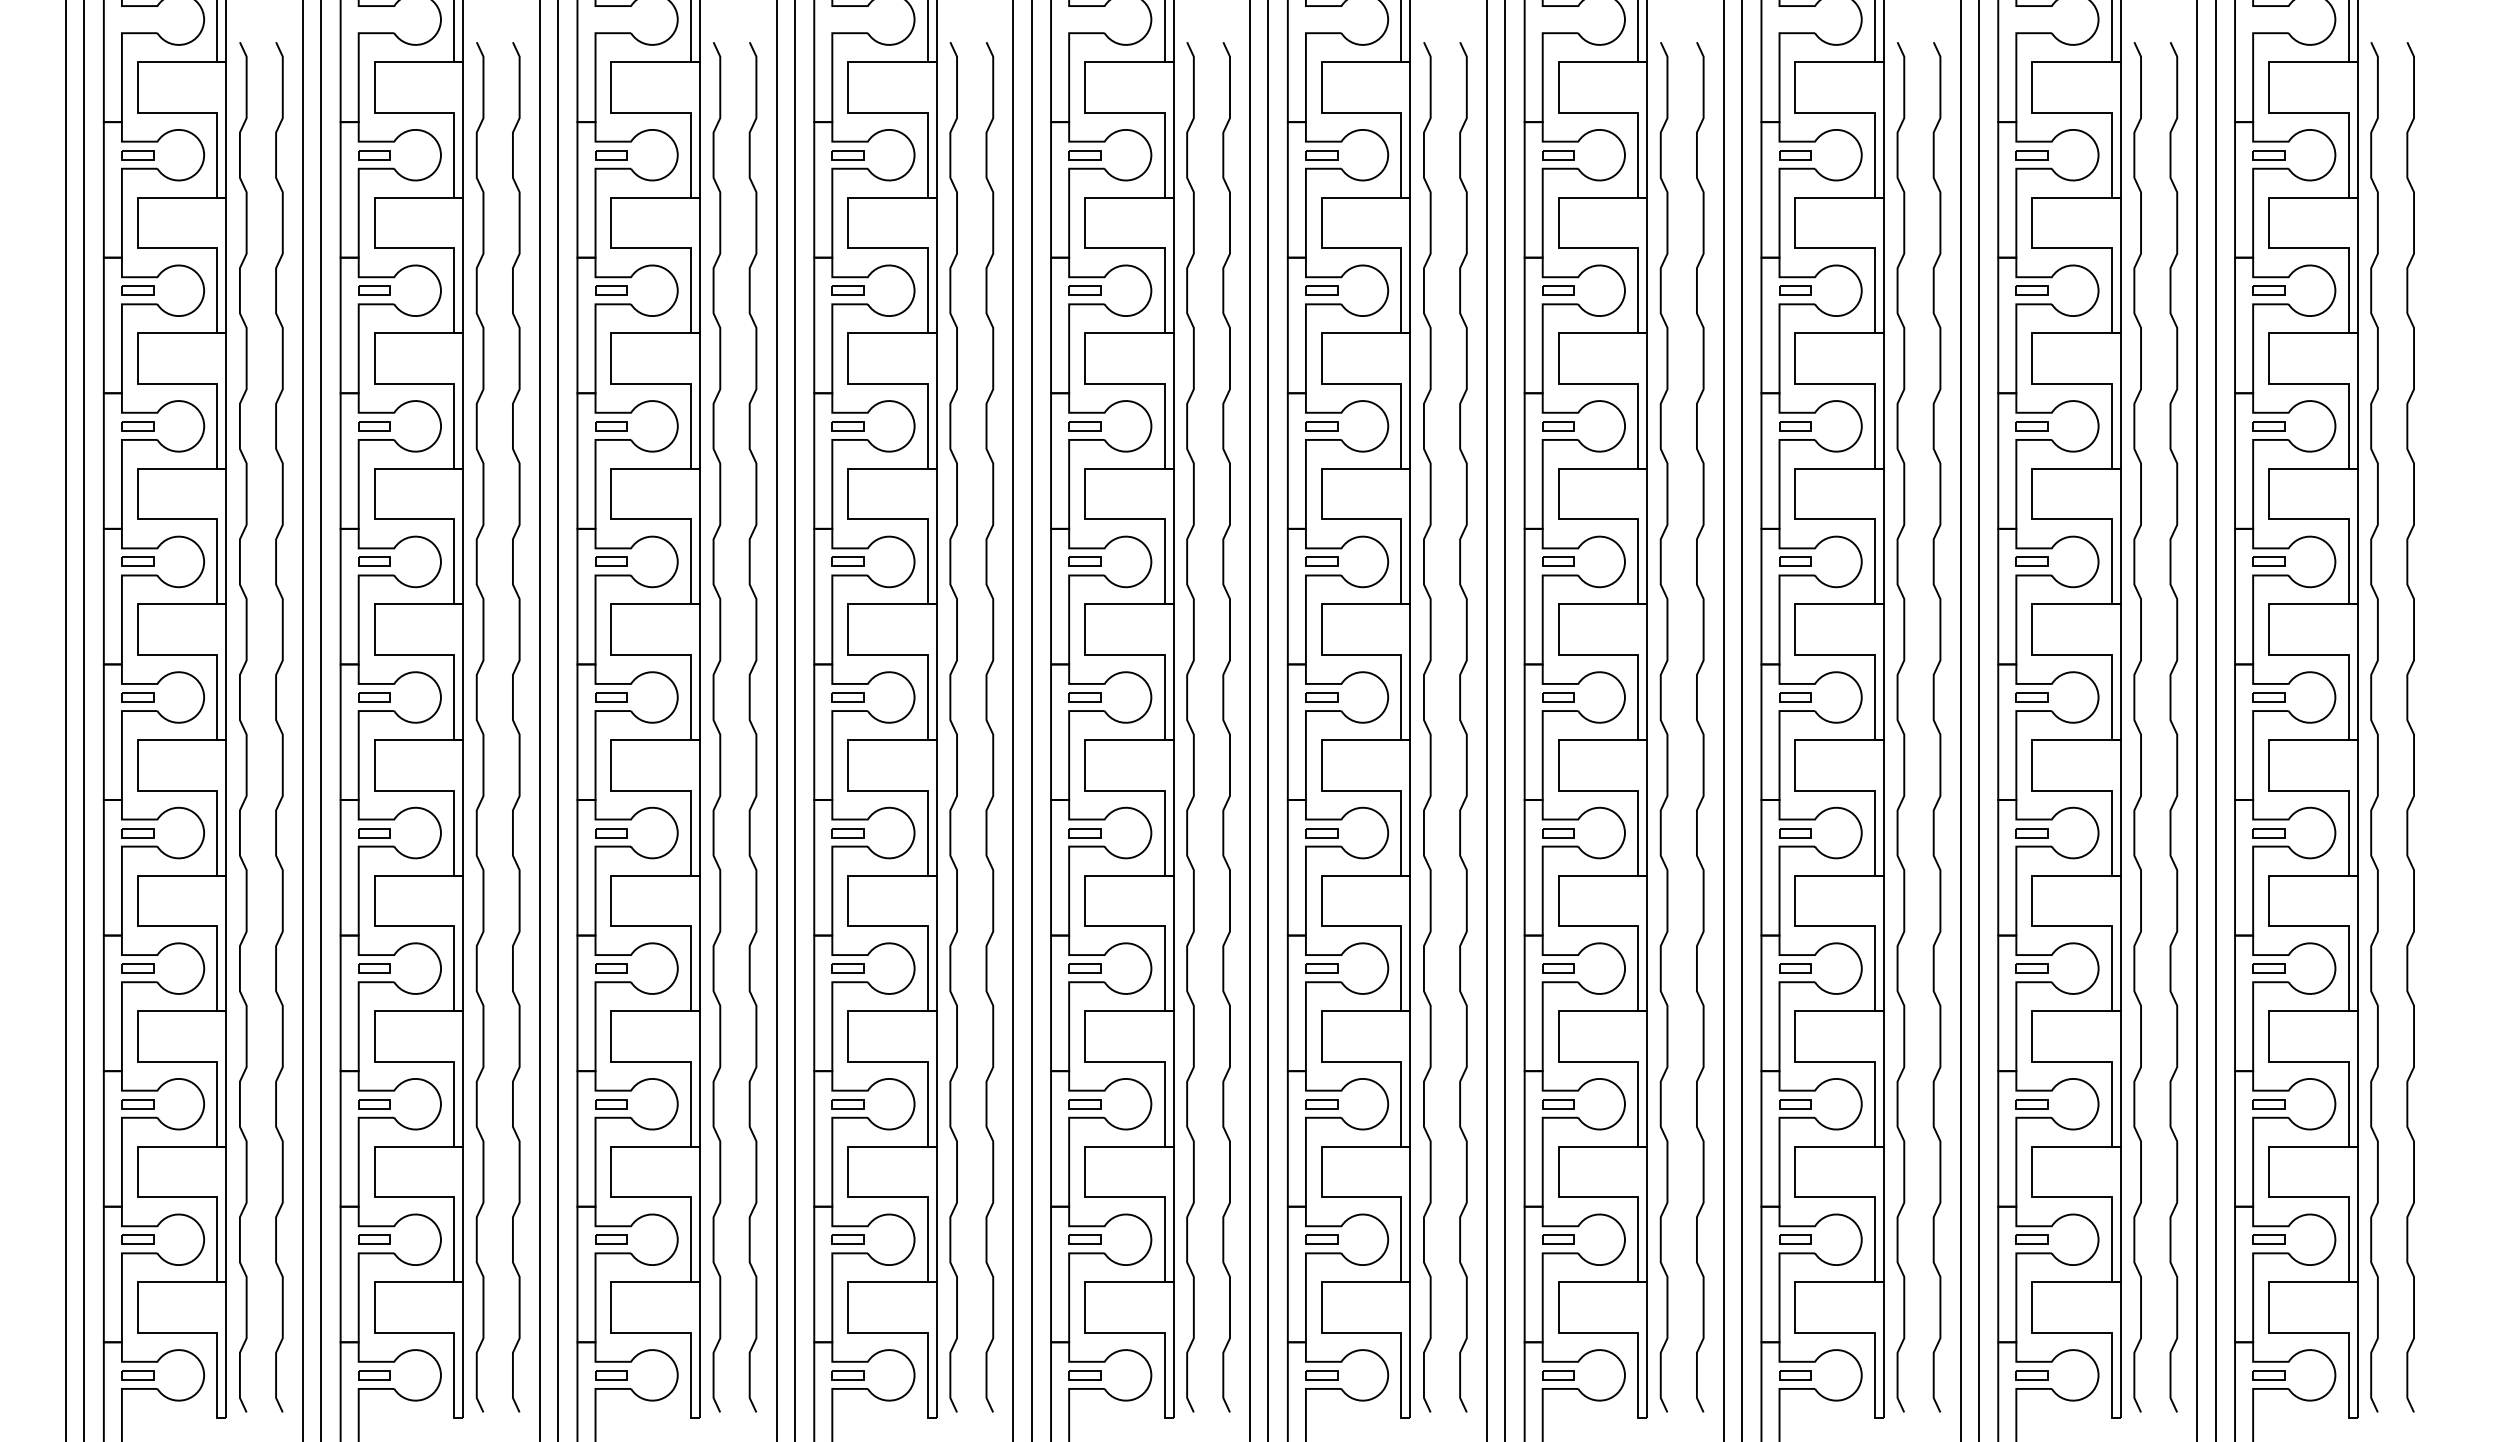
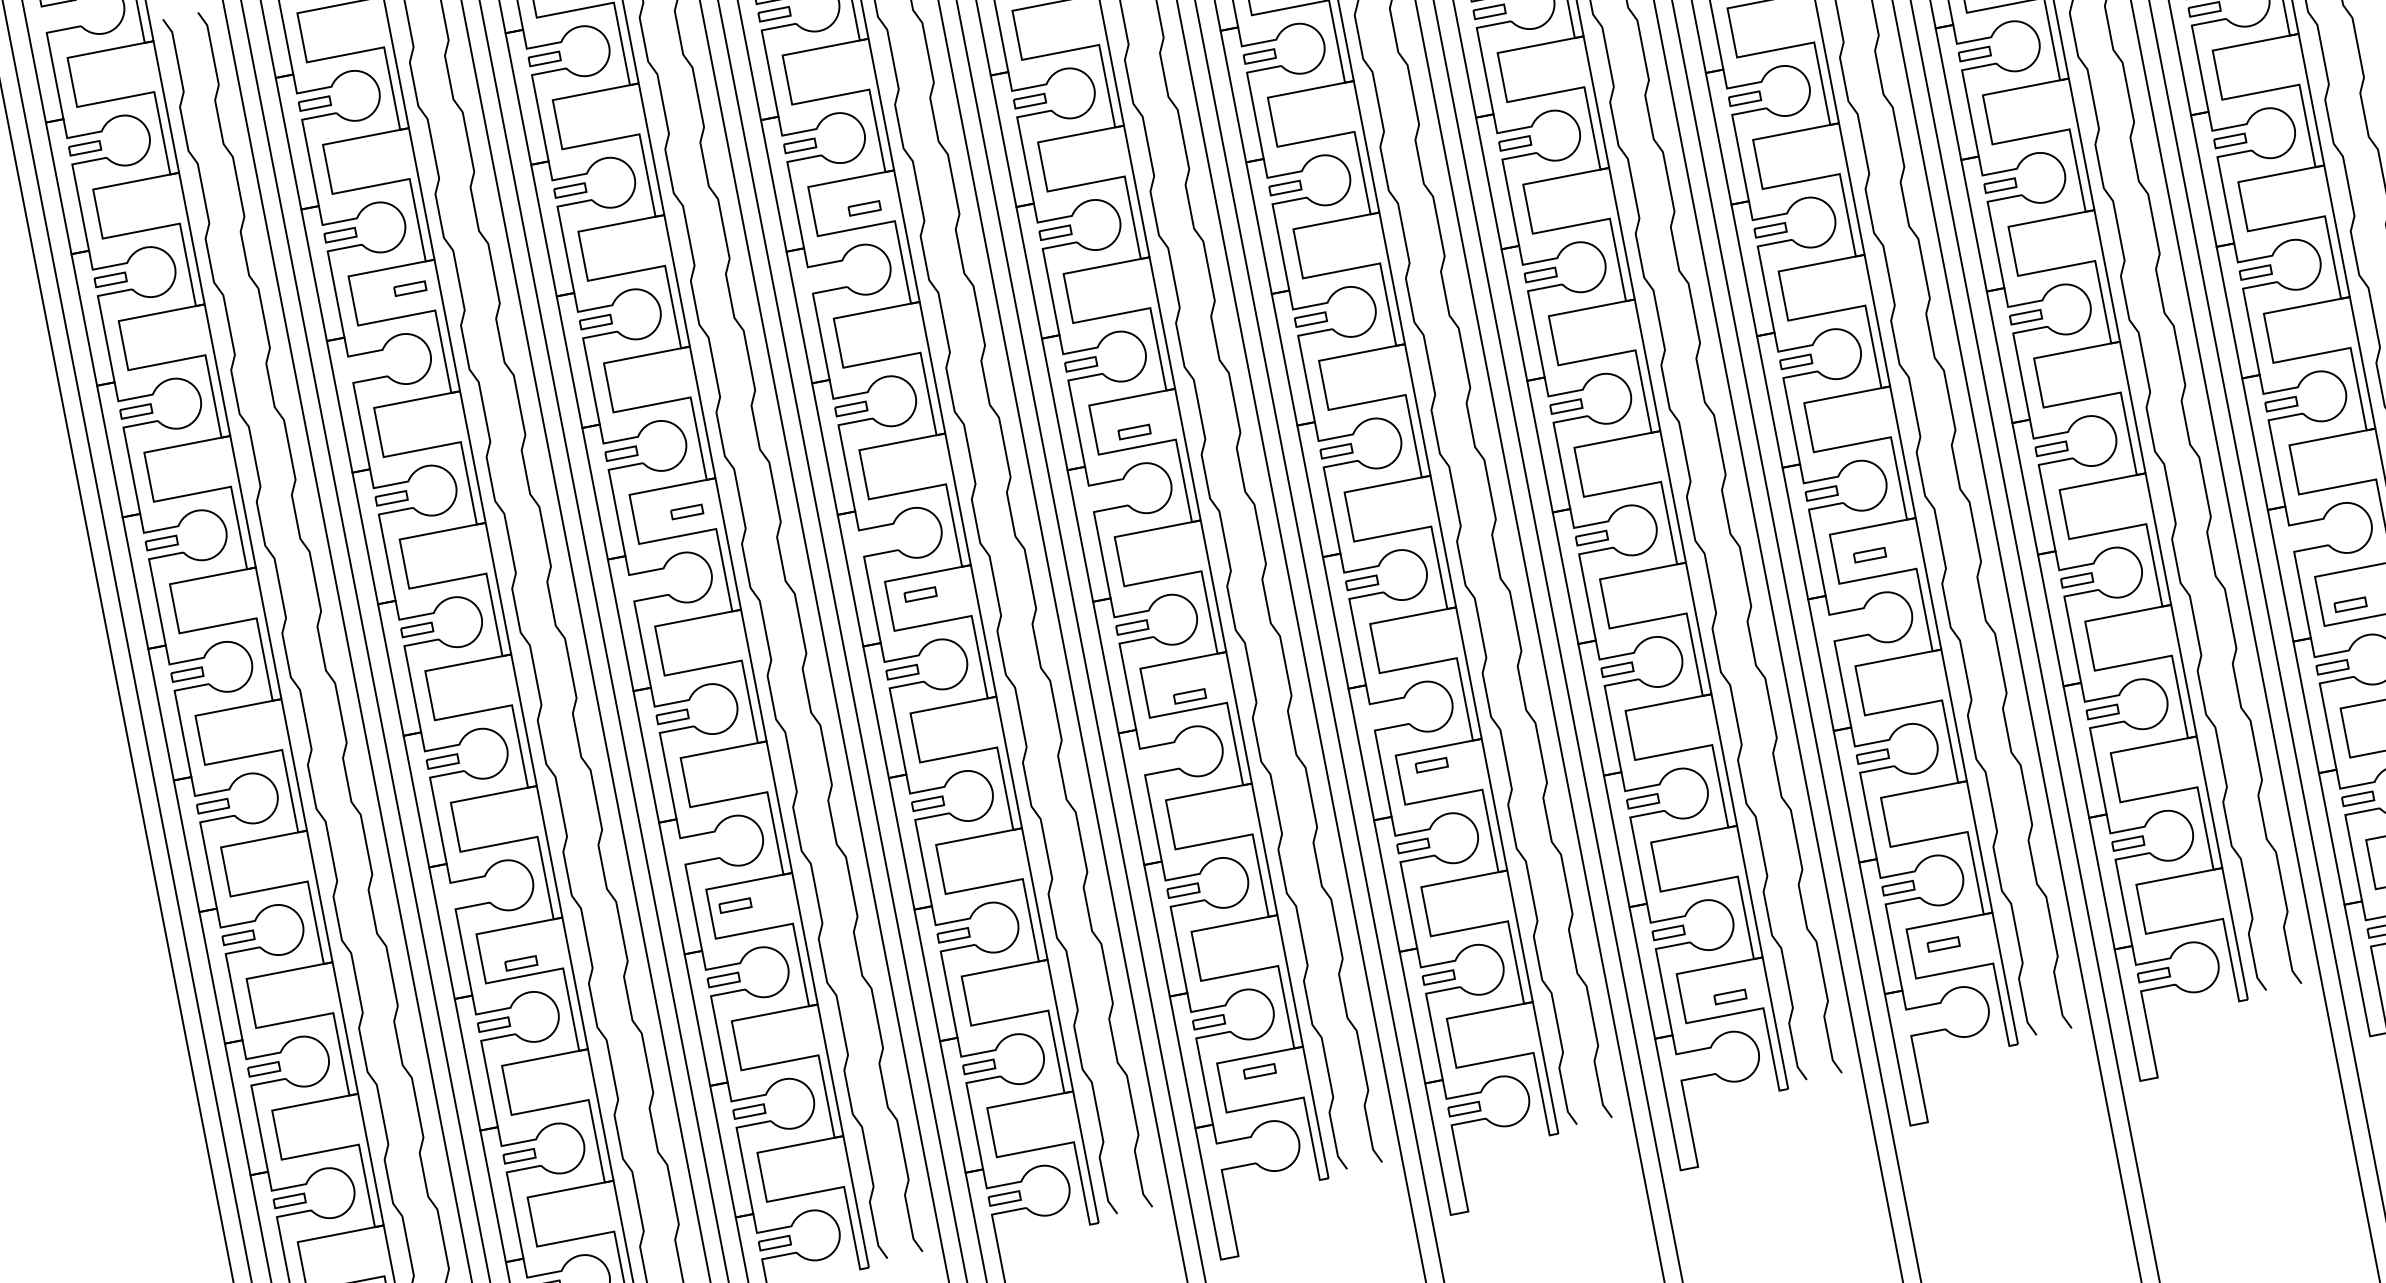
part: (374, 426) -> (410, 288), moved
part: (847, 426) -> (864, 208), moved
part: (611, 697) -> (687, 511), moved
part: (847, 697) -> (919, 594), moved
part: (1084, 697) -> (1134, 432), moved
part: (374, 968) -> (521, 963), moved
part: (611, 968) -> (735, 905), moved
part: (1084, 968) -> (1189, 696), moved
part: (1321, 968) -> (1431, 765), moved
part: (1795, 968) -> (1870, 555), moved
part: (2268, 968) -> (2350, 604), moved
part: (1084, 1375) -> (1259, 1071), moved
part: (1558, 1375) -> (1730, 997), moved
part: (1795, 1375) -> (1943, 944), moved

